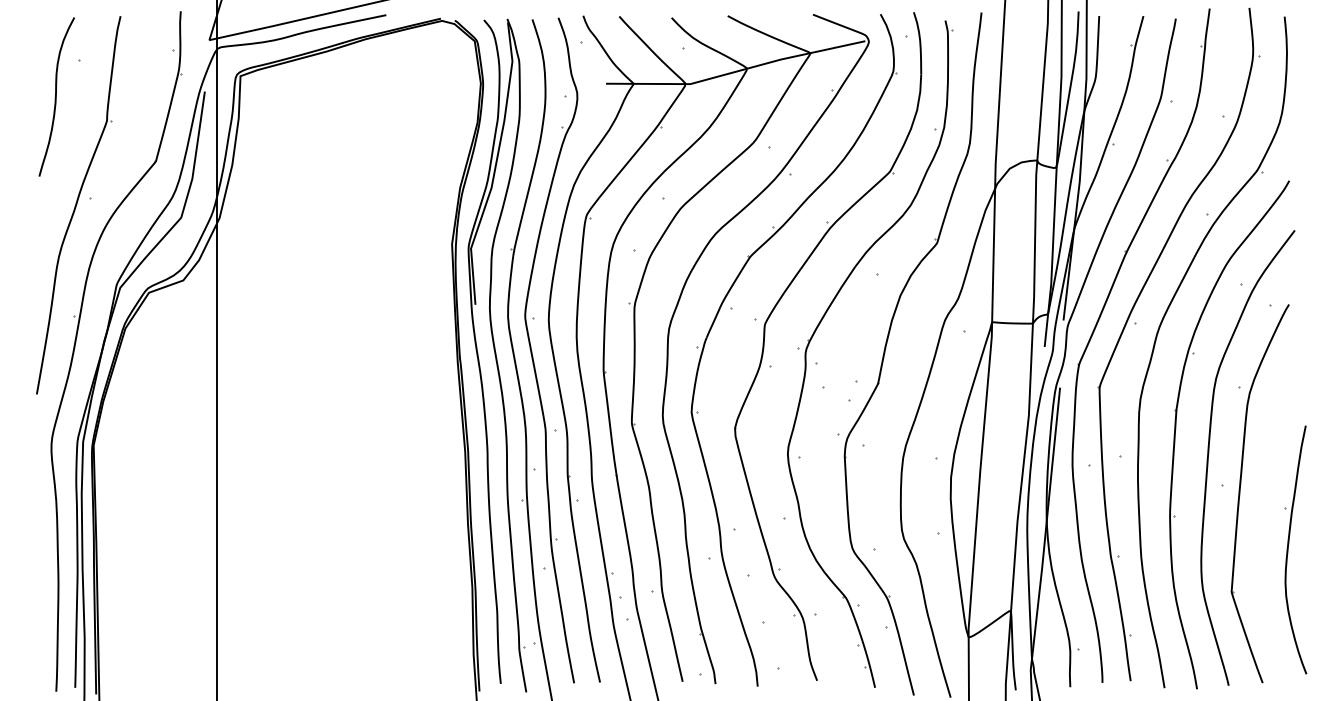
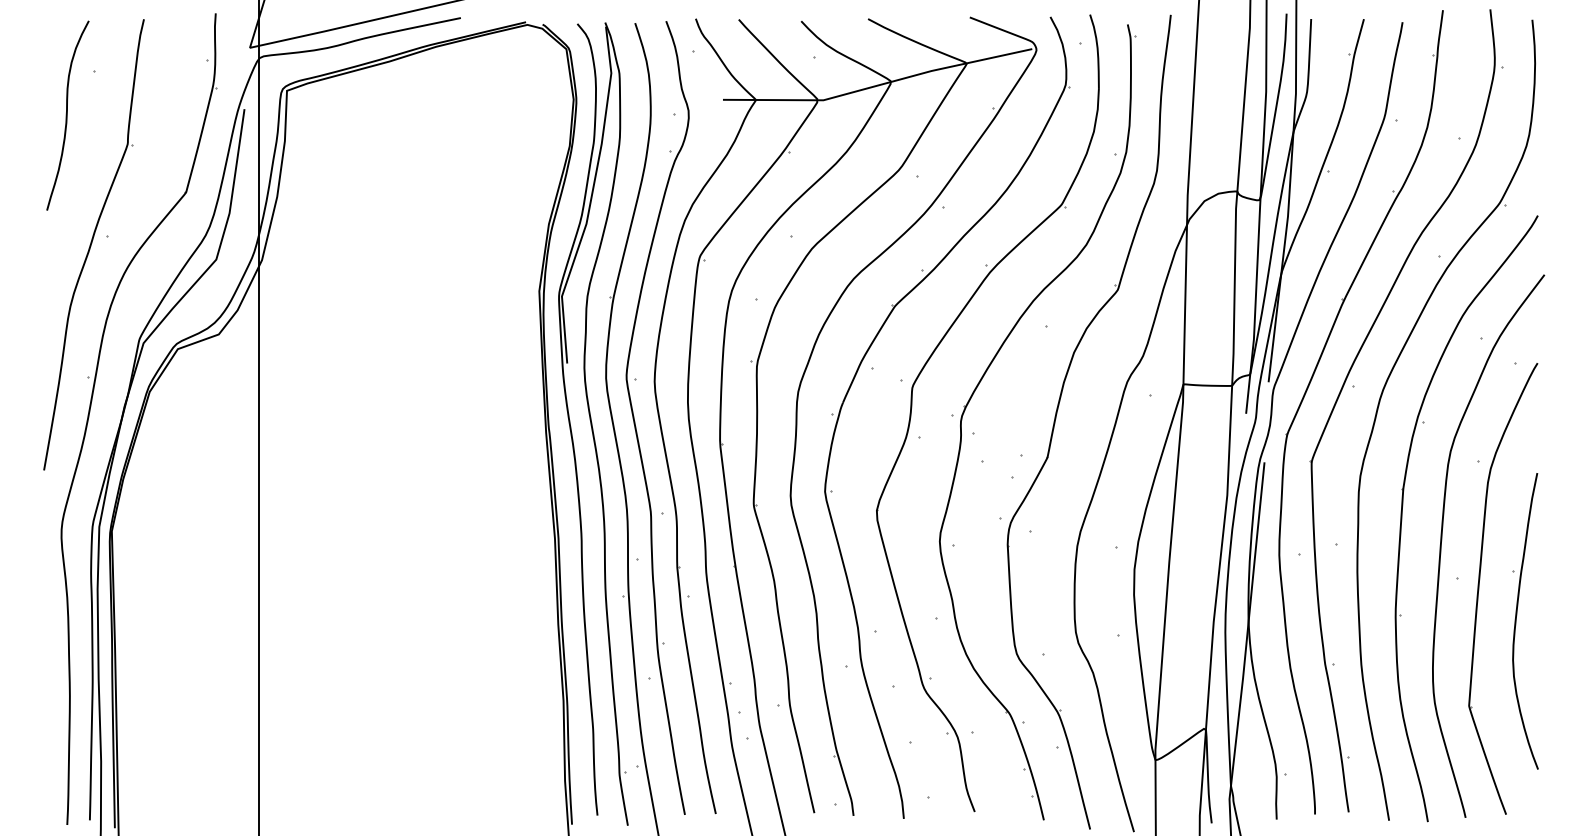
part: (1288, 549) -> (1516, 620), moved

